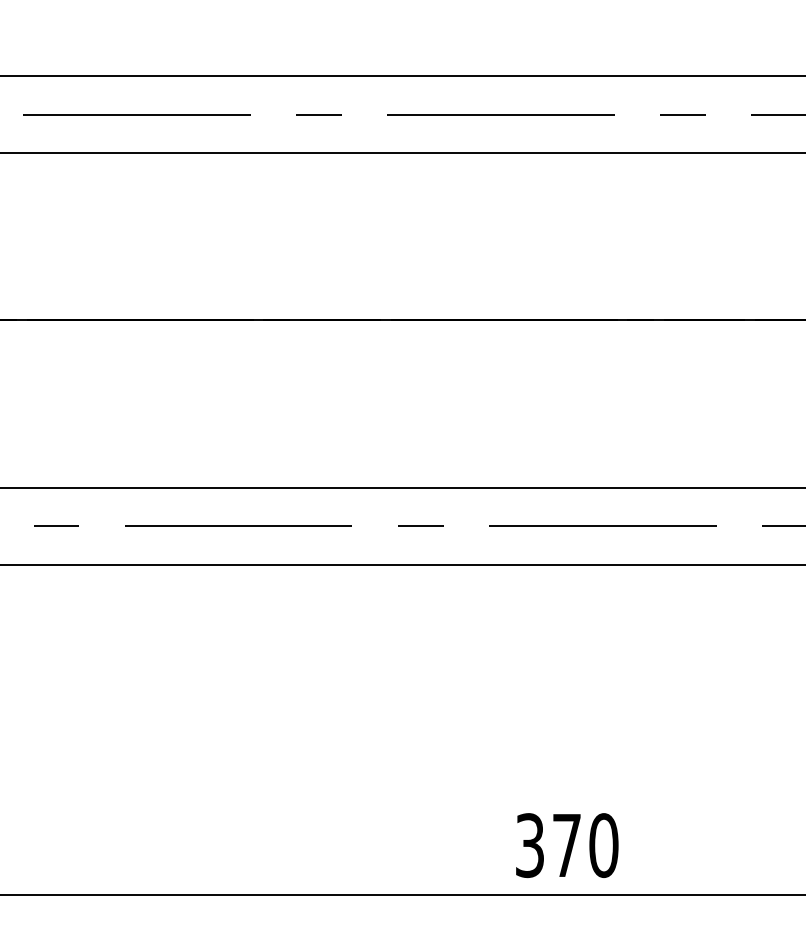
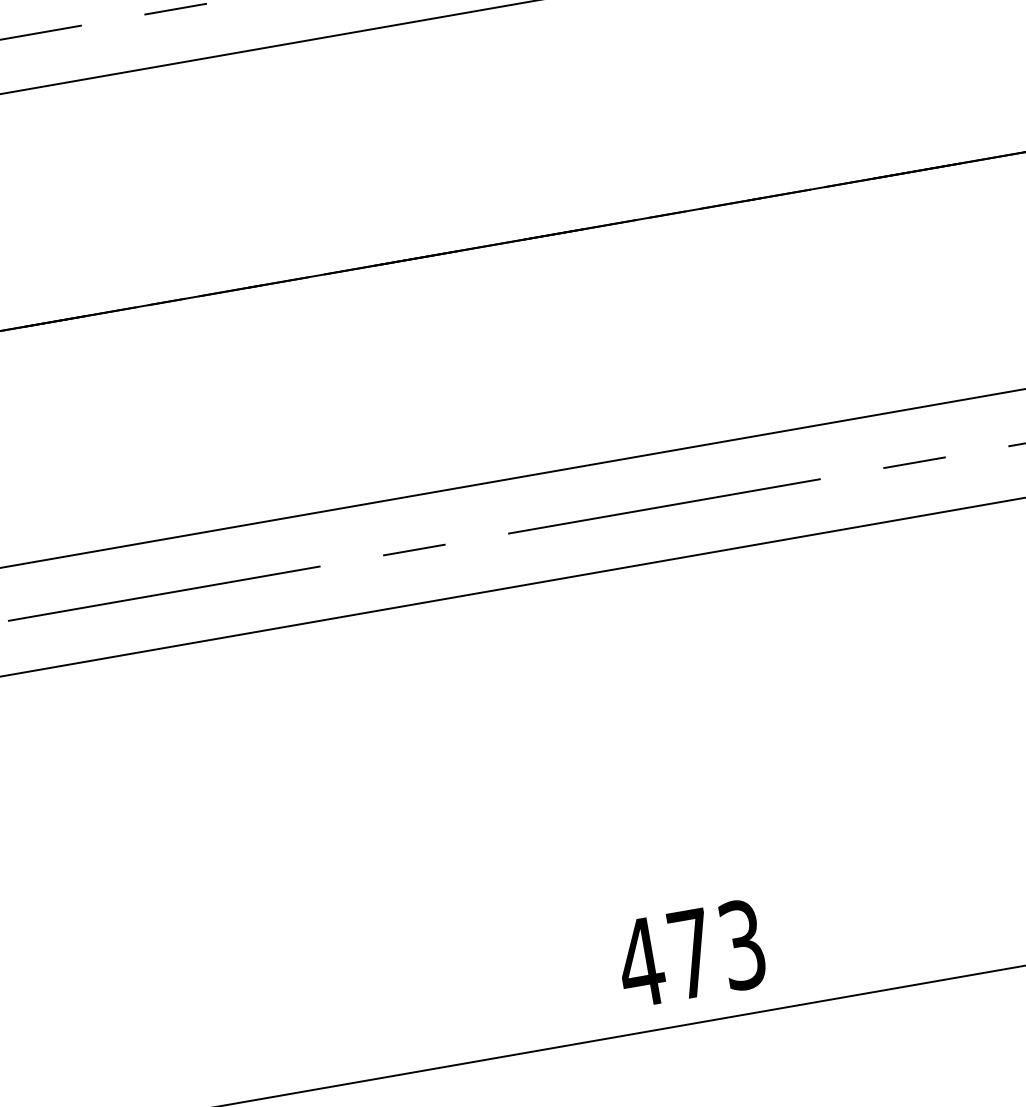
text: (566, 845) -> (691, 953), 370 -> 473

